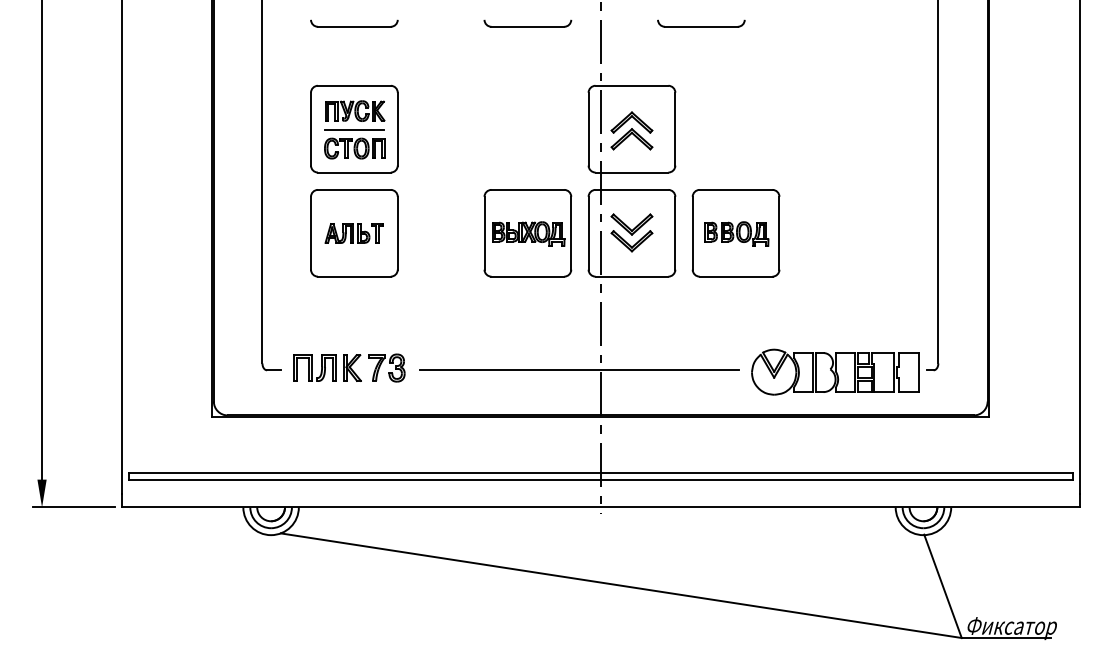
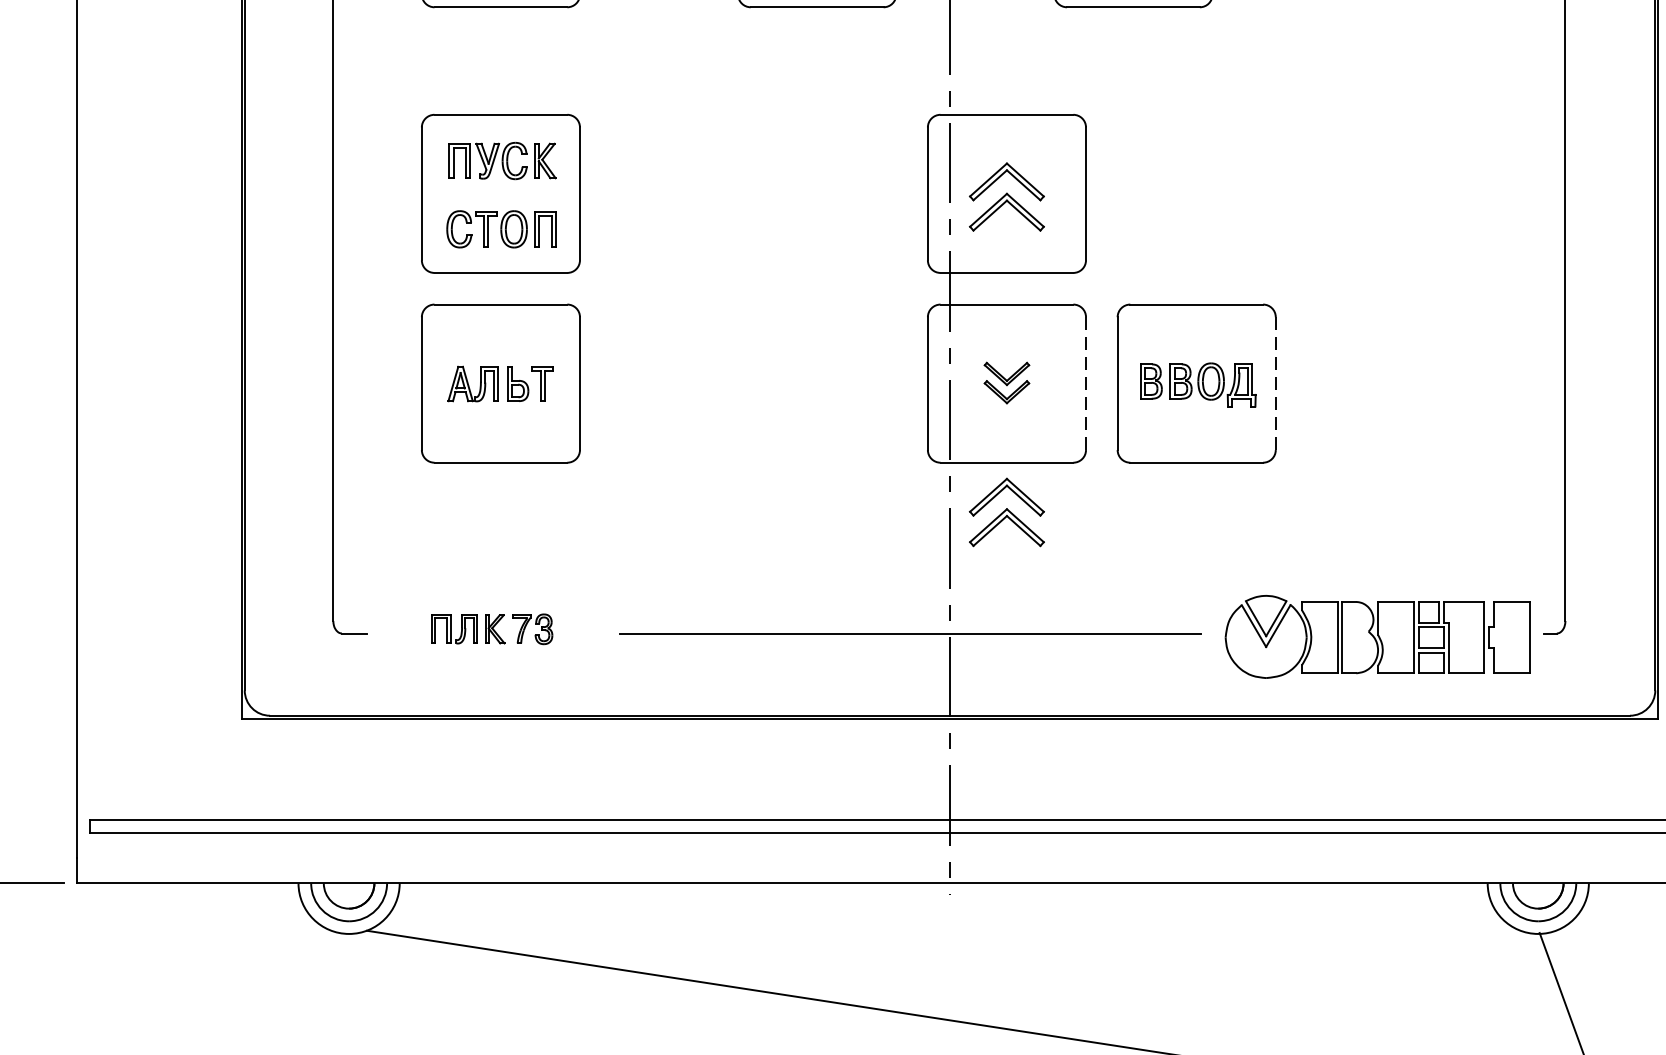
line: (353, 129) -> (499, 194), removed
part: (631, 232) -> (1006, 382), size x0.6
line: (675, 232) -> (1086, 382), solid -> dashed
line: (779, 232) -> (1275, 382), solid -> dashed
part: (527, 233) -> (816, 384), removed
part: (631, 303) -> (1006, 511), added
part: (349, 367) -> (492, 628), size x0.6

